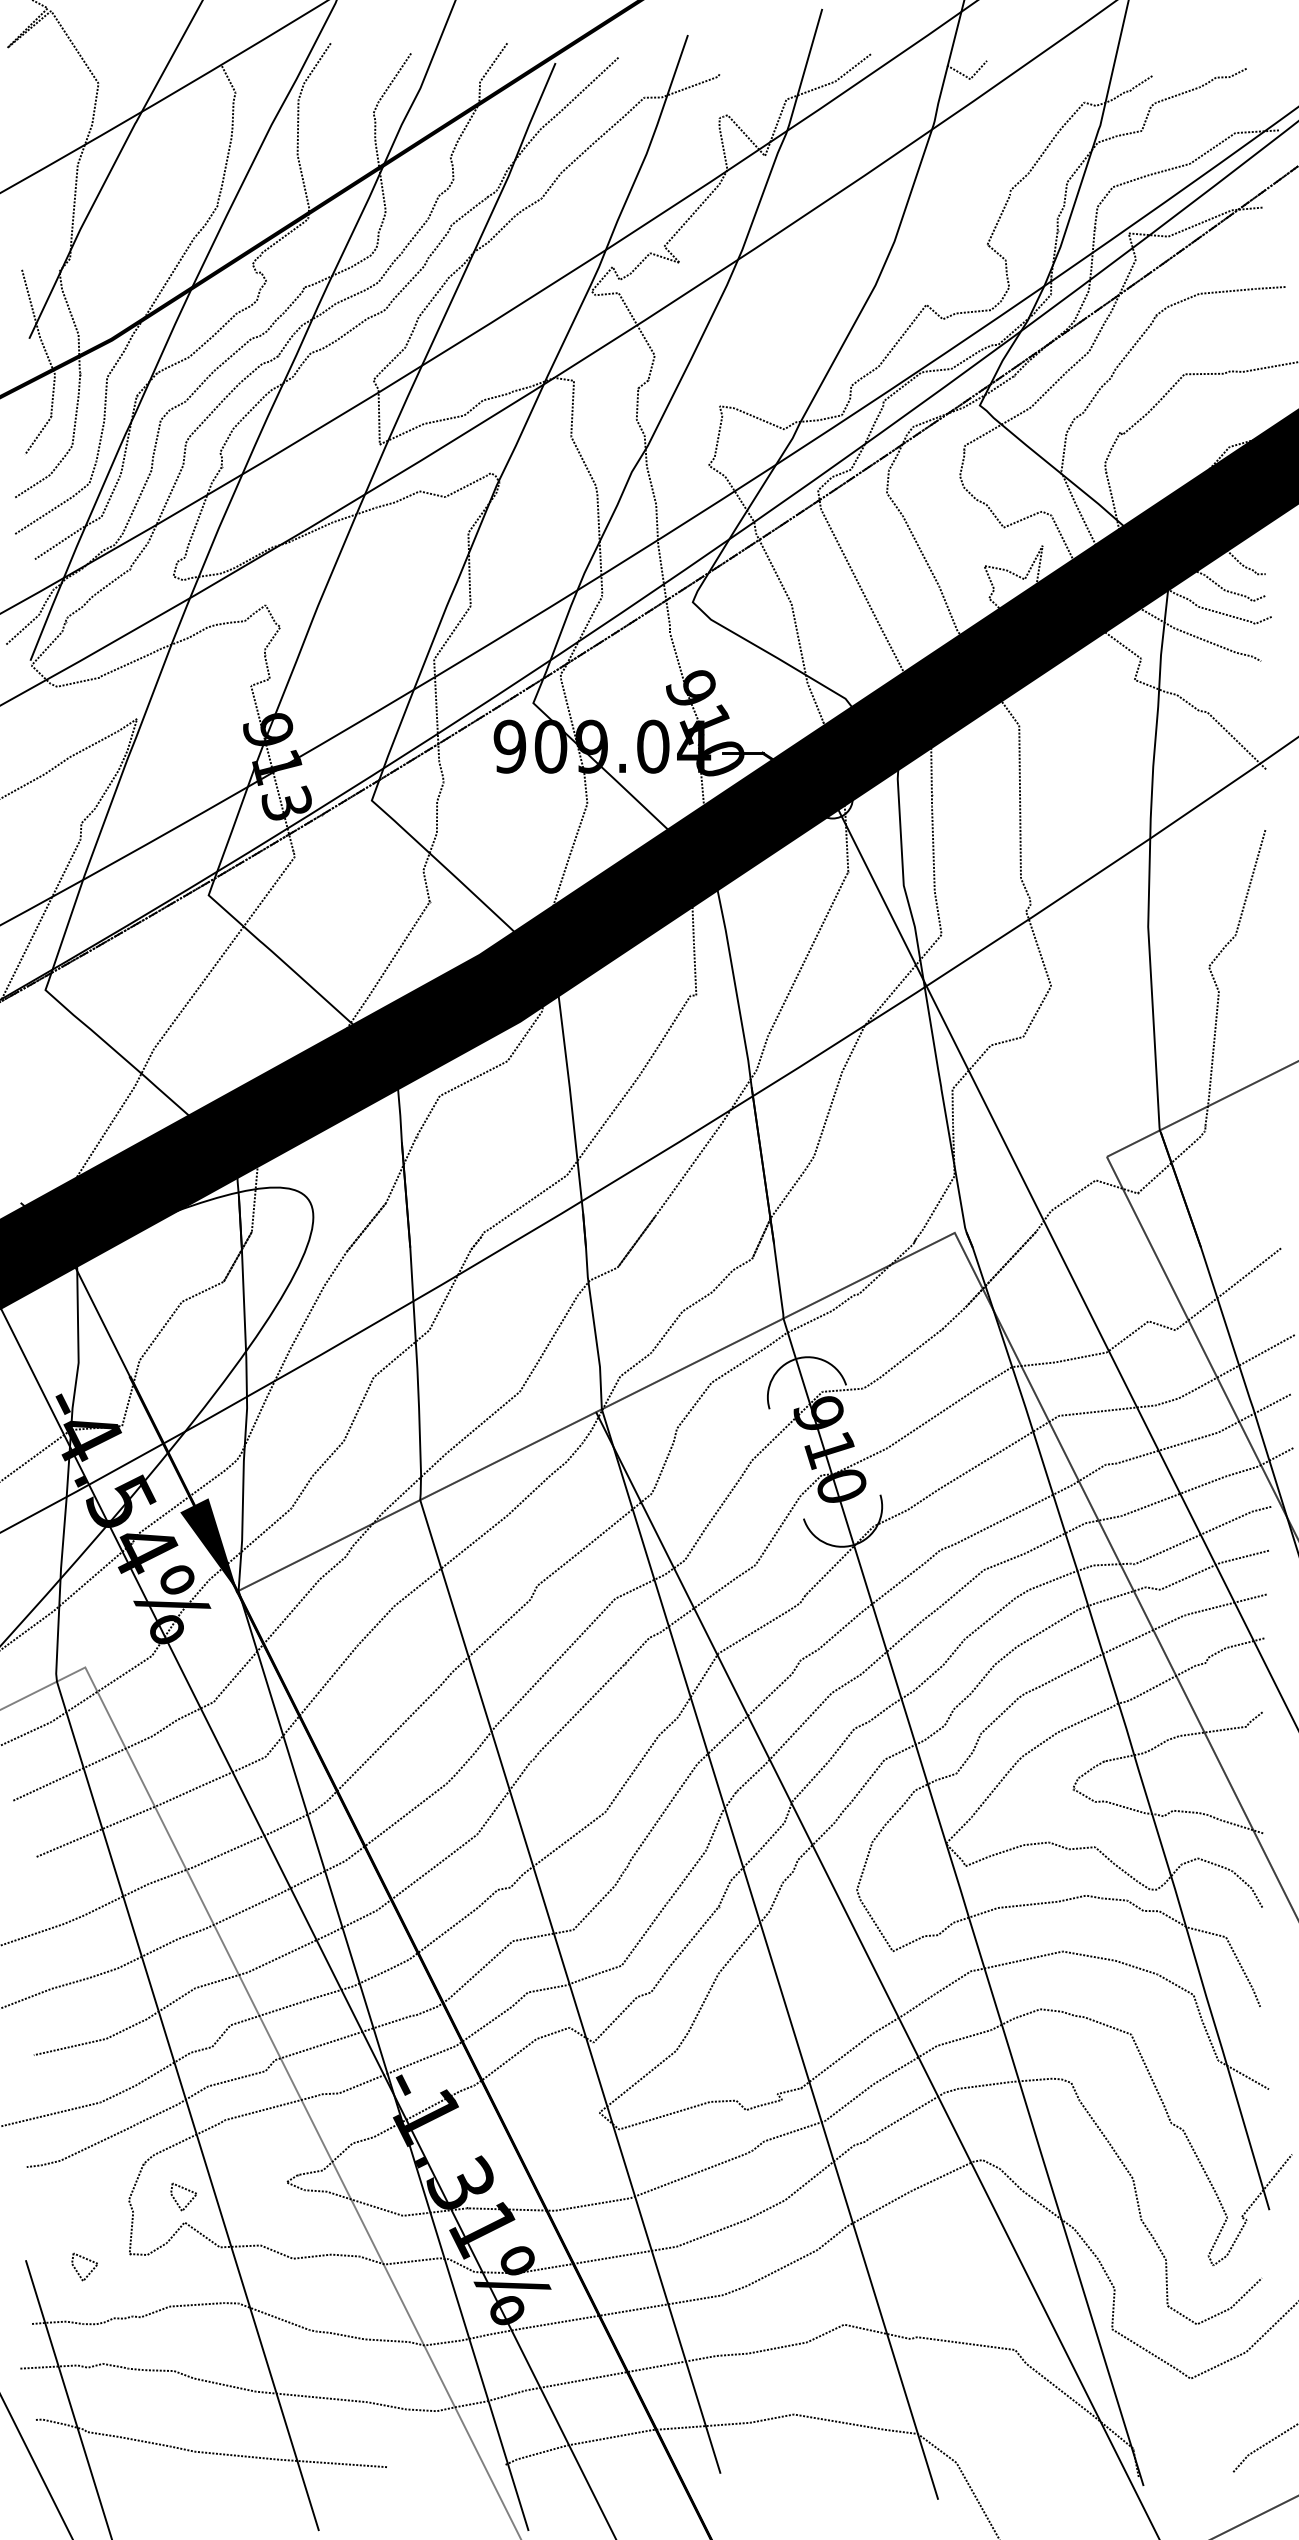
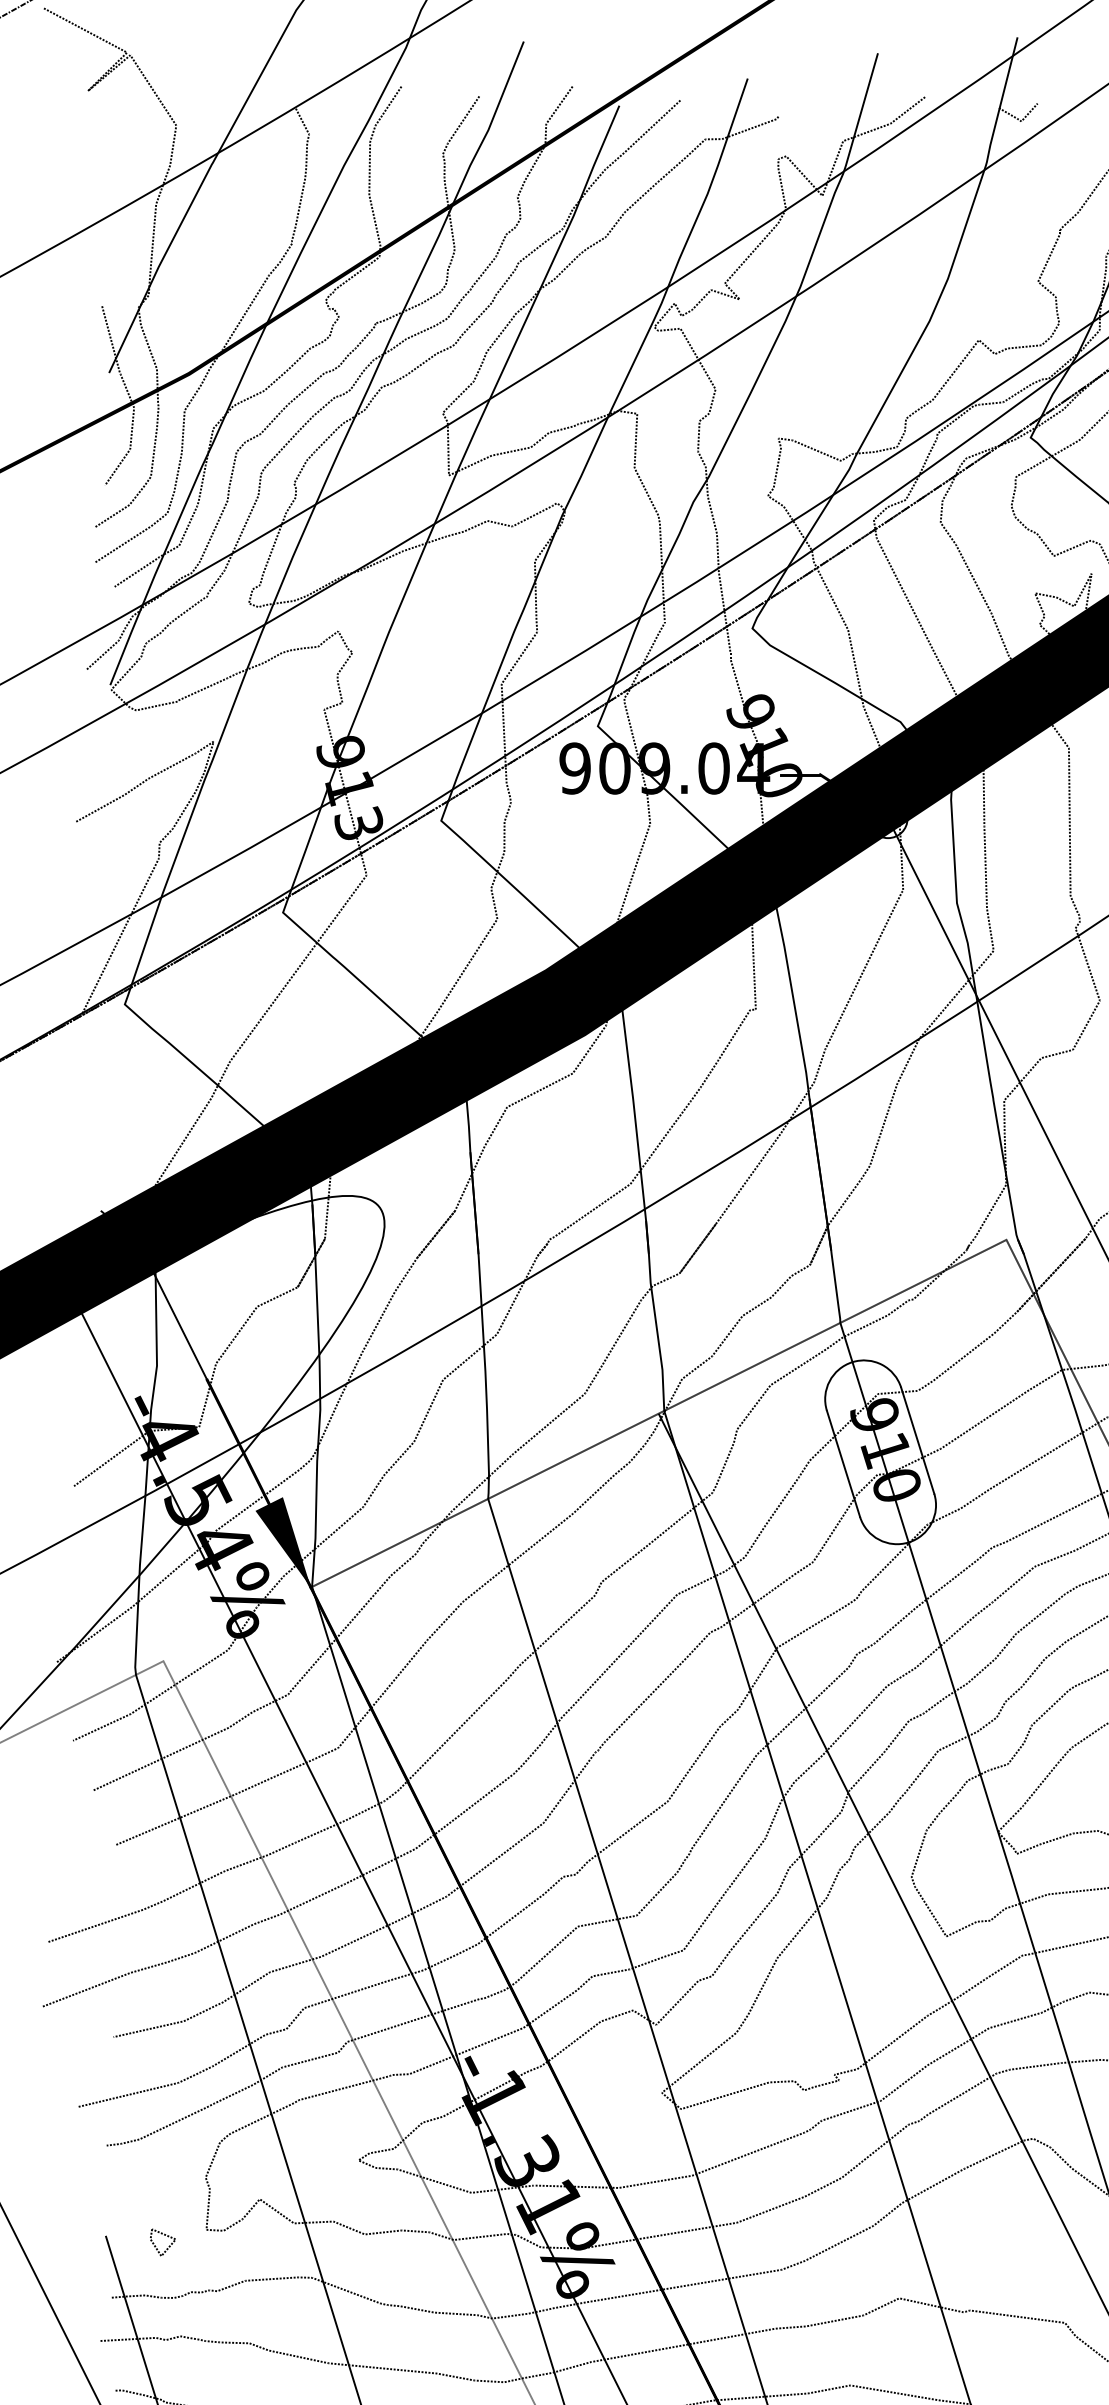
line: (863, 1439) -> (917, 1440), added
line: (786, 1463) -> (843, 1463), added
part: (186, 2190) -> (261, 2168), removed

